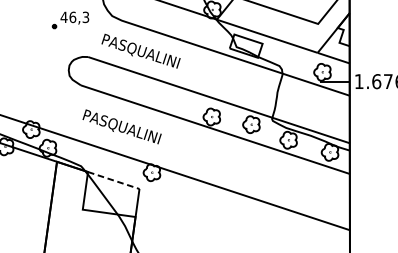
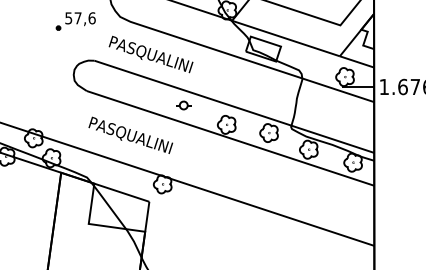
text: (74, 17) -> (79, 18), 46,3 -> 57,6
part: (171, 98) -> (183, 105), added
line: (113, 180) -> (121, 192), dashed -> solid

